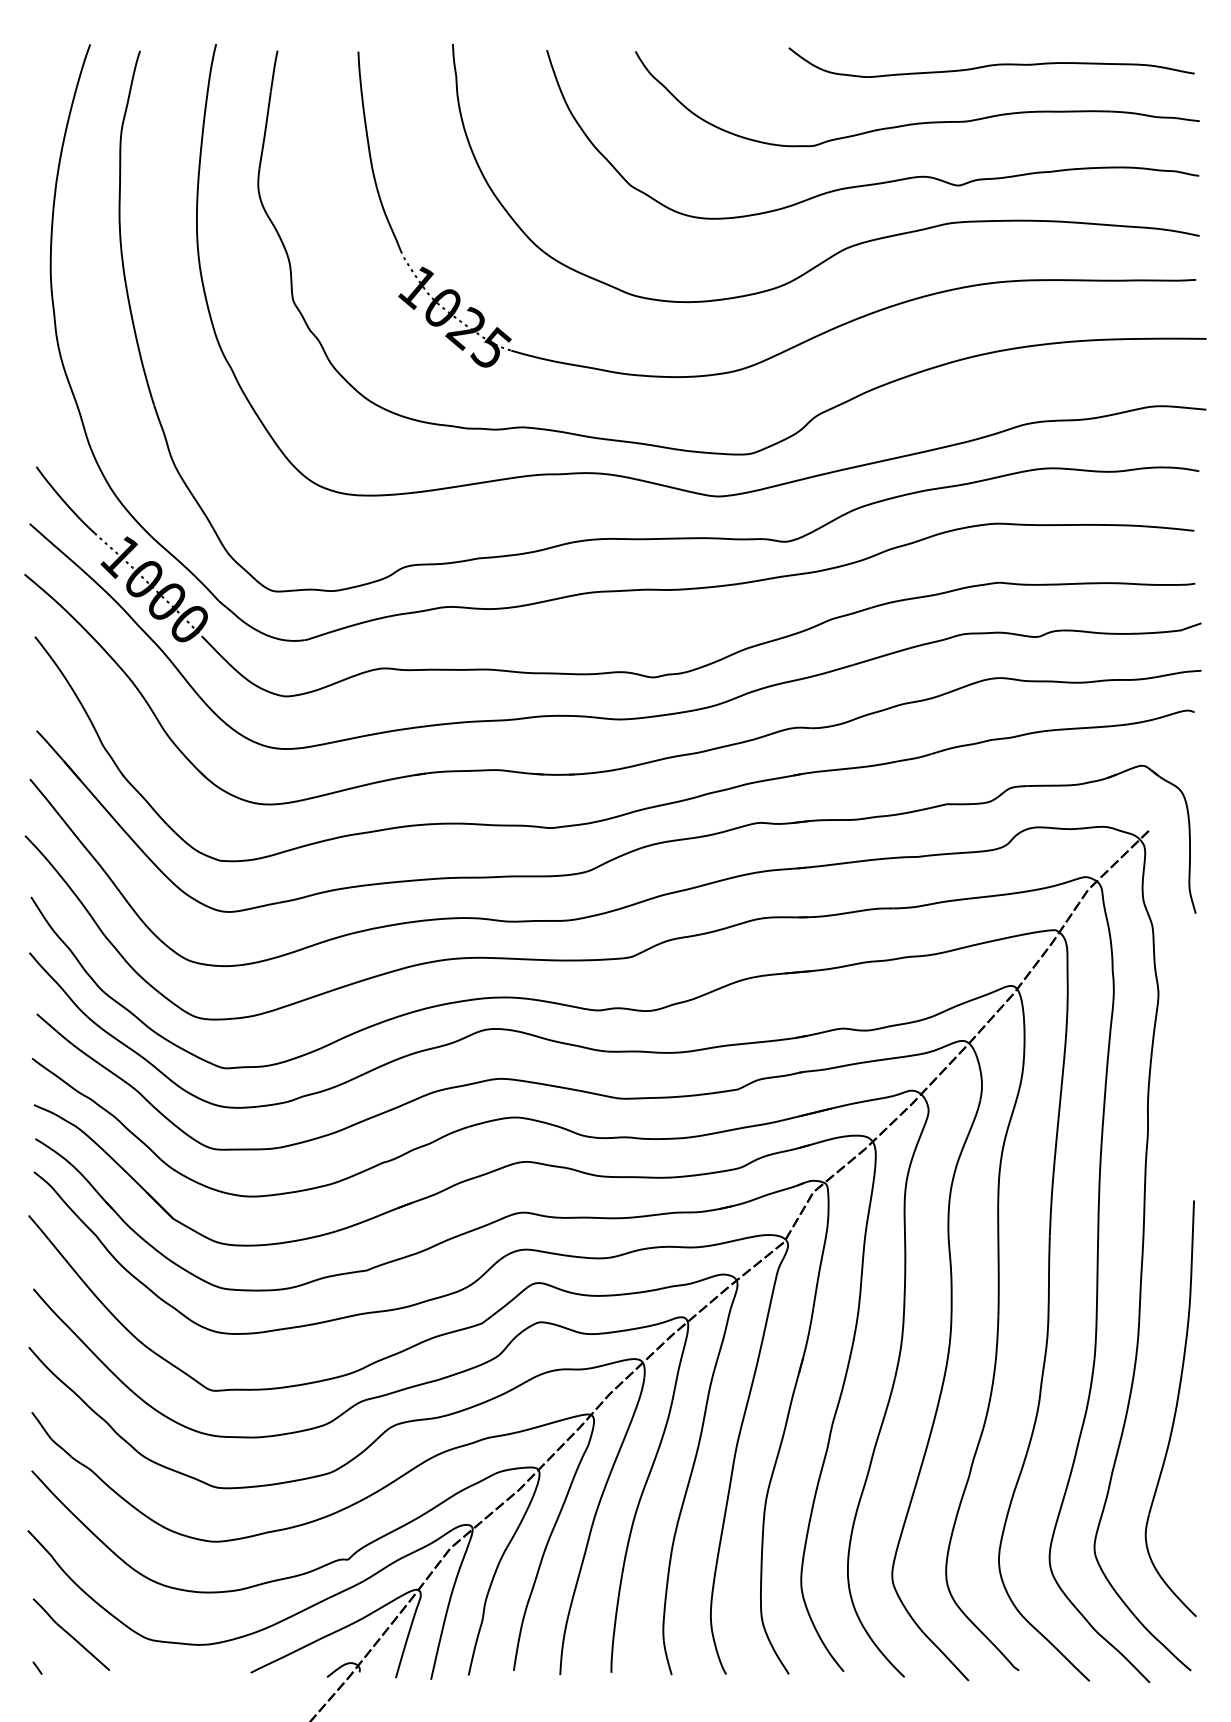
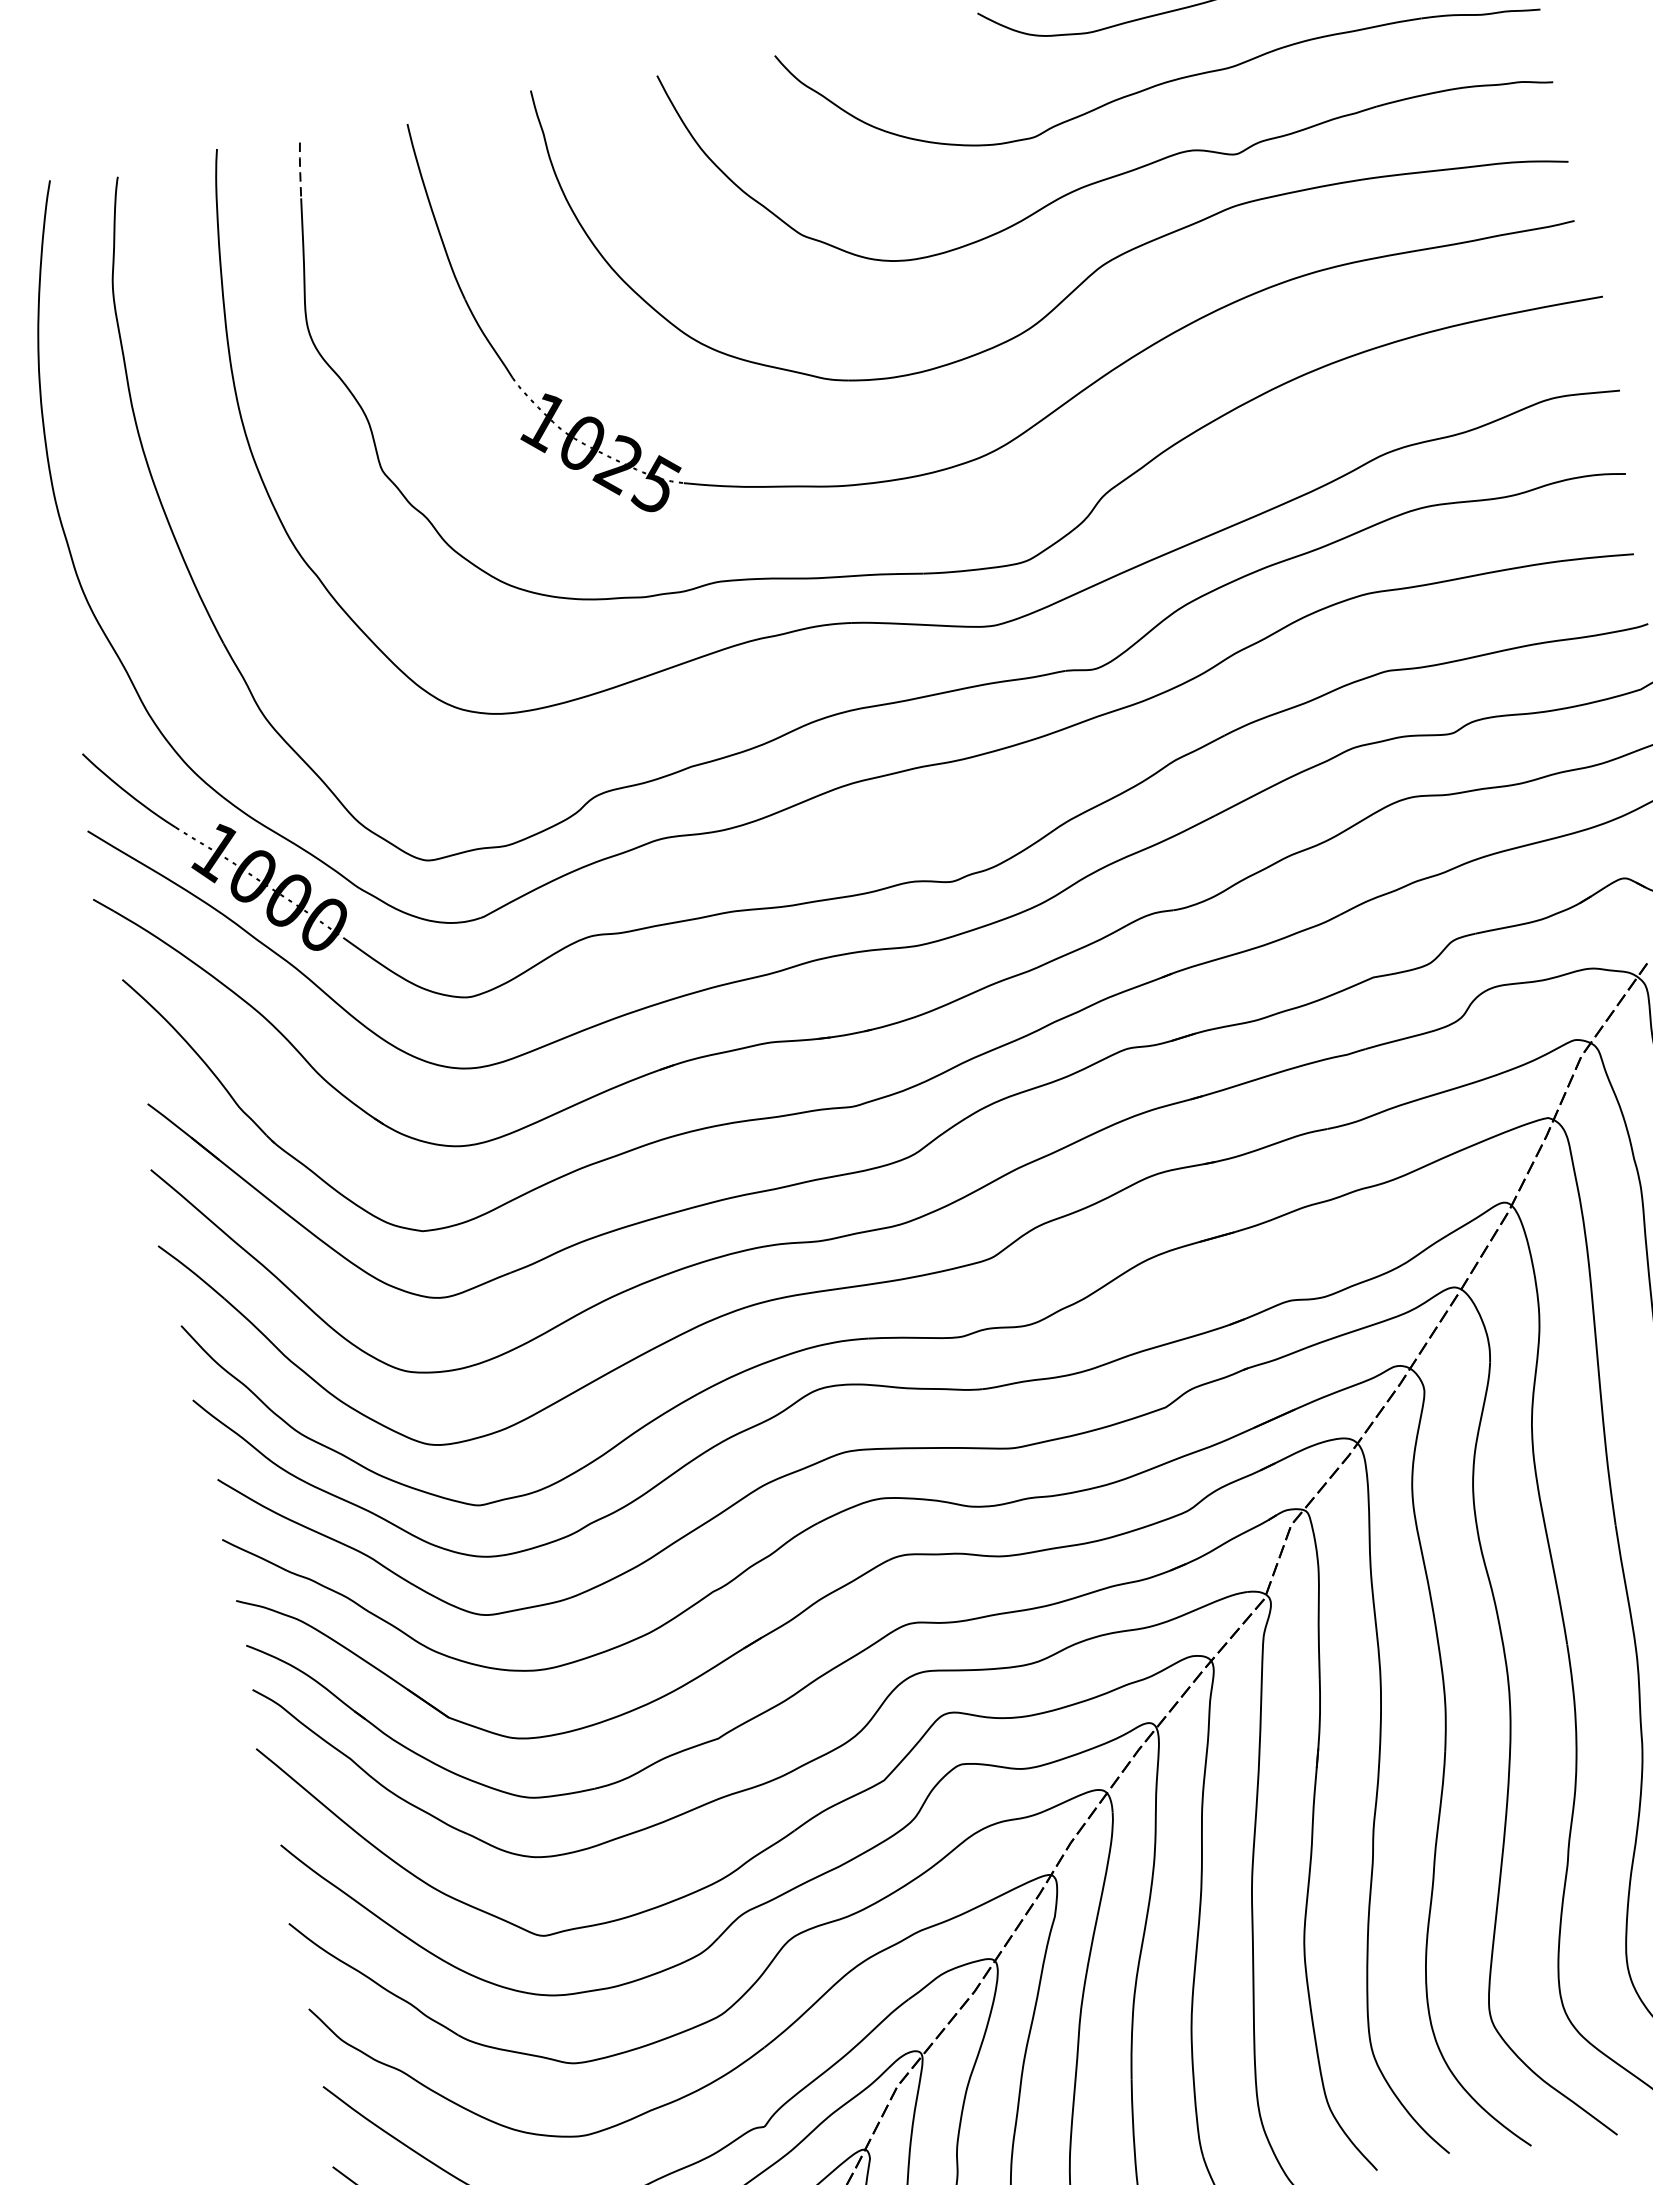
line: (274, 70) -> (300, 169), solid -> dashed

